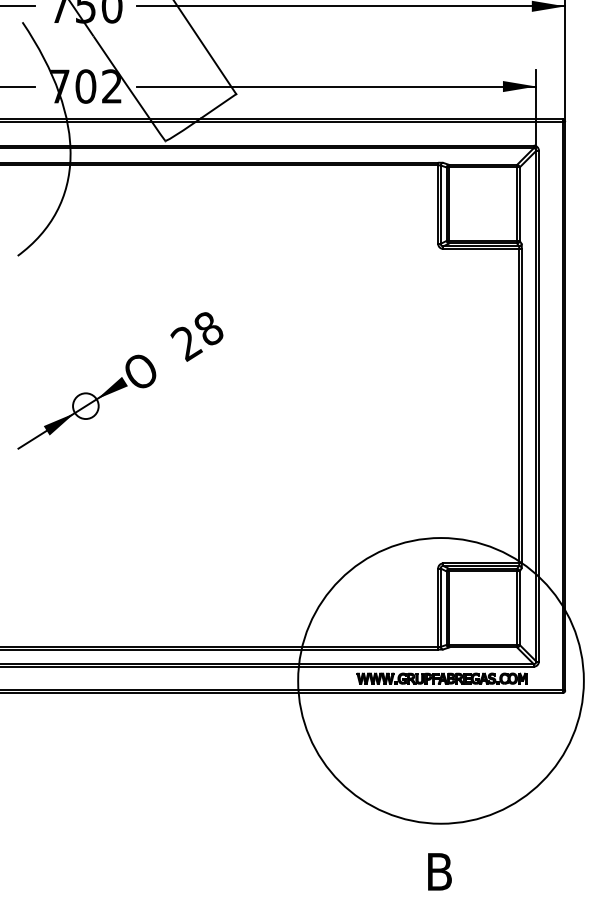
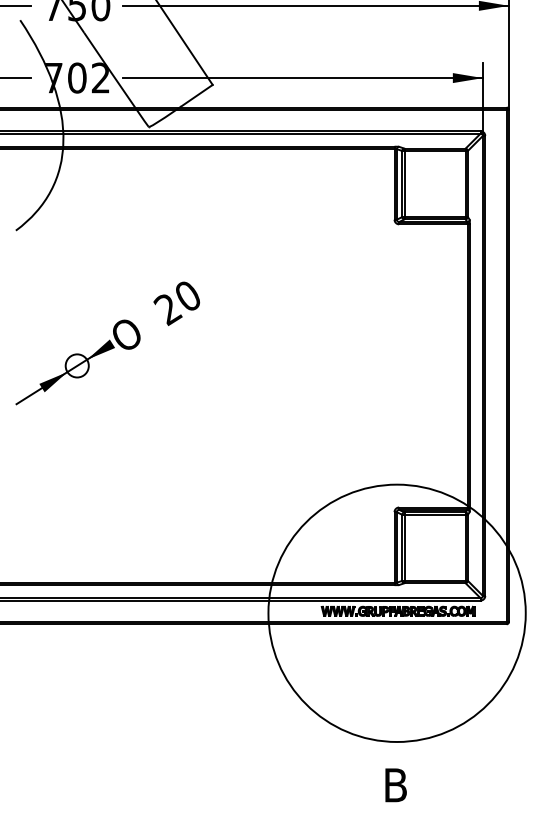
text: (208, 329) -> (187, 296), 28 -> 20

